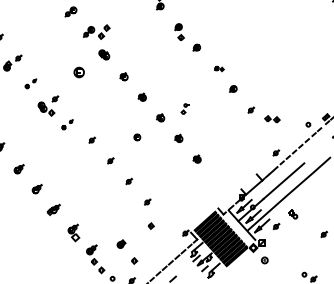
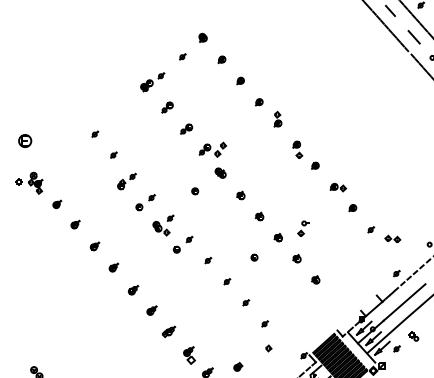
part: (219, 68) -> (338, 187), size x1.67
part: (79, 72) -> (195, 191), size x0.62
part: (30, 83) -> (145, 202), size x1.67
part: (185, 108) -> (303, 228), size x1.43
part: (67, 124) -> (182, 244), size x1.67

